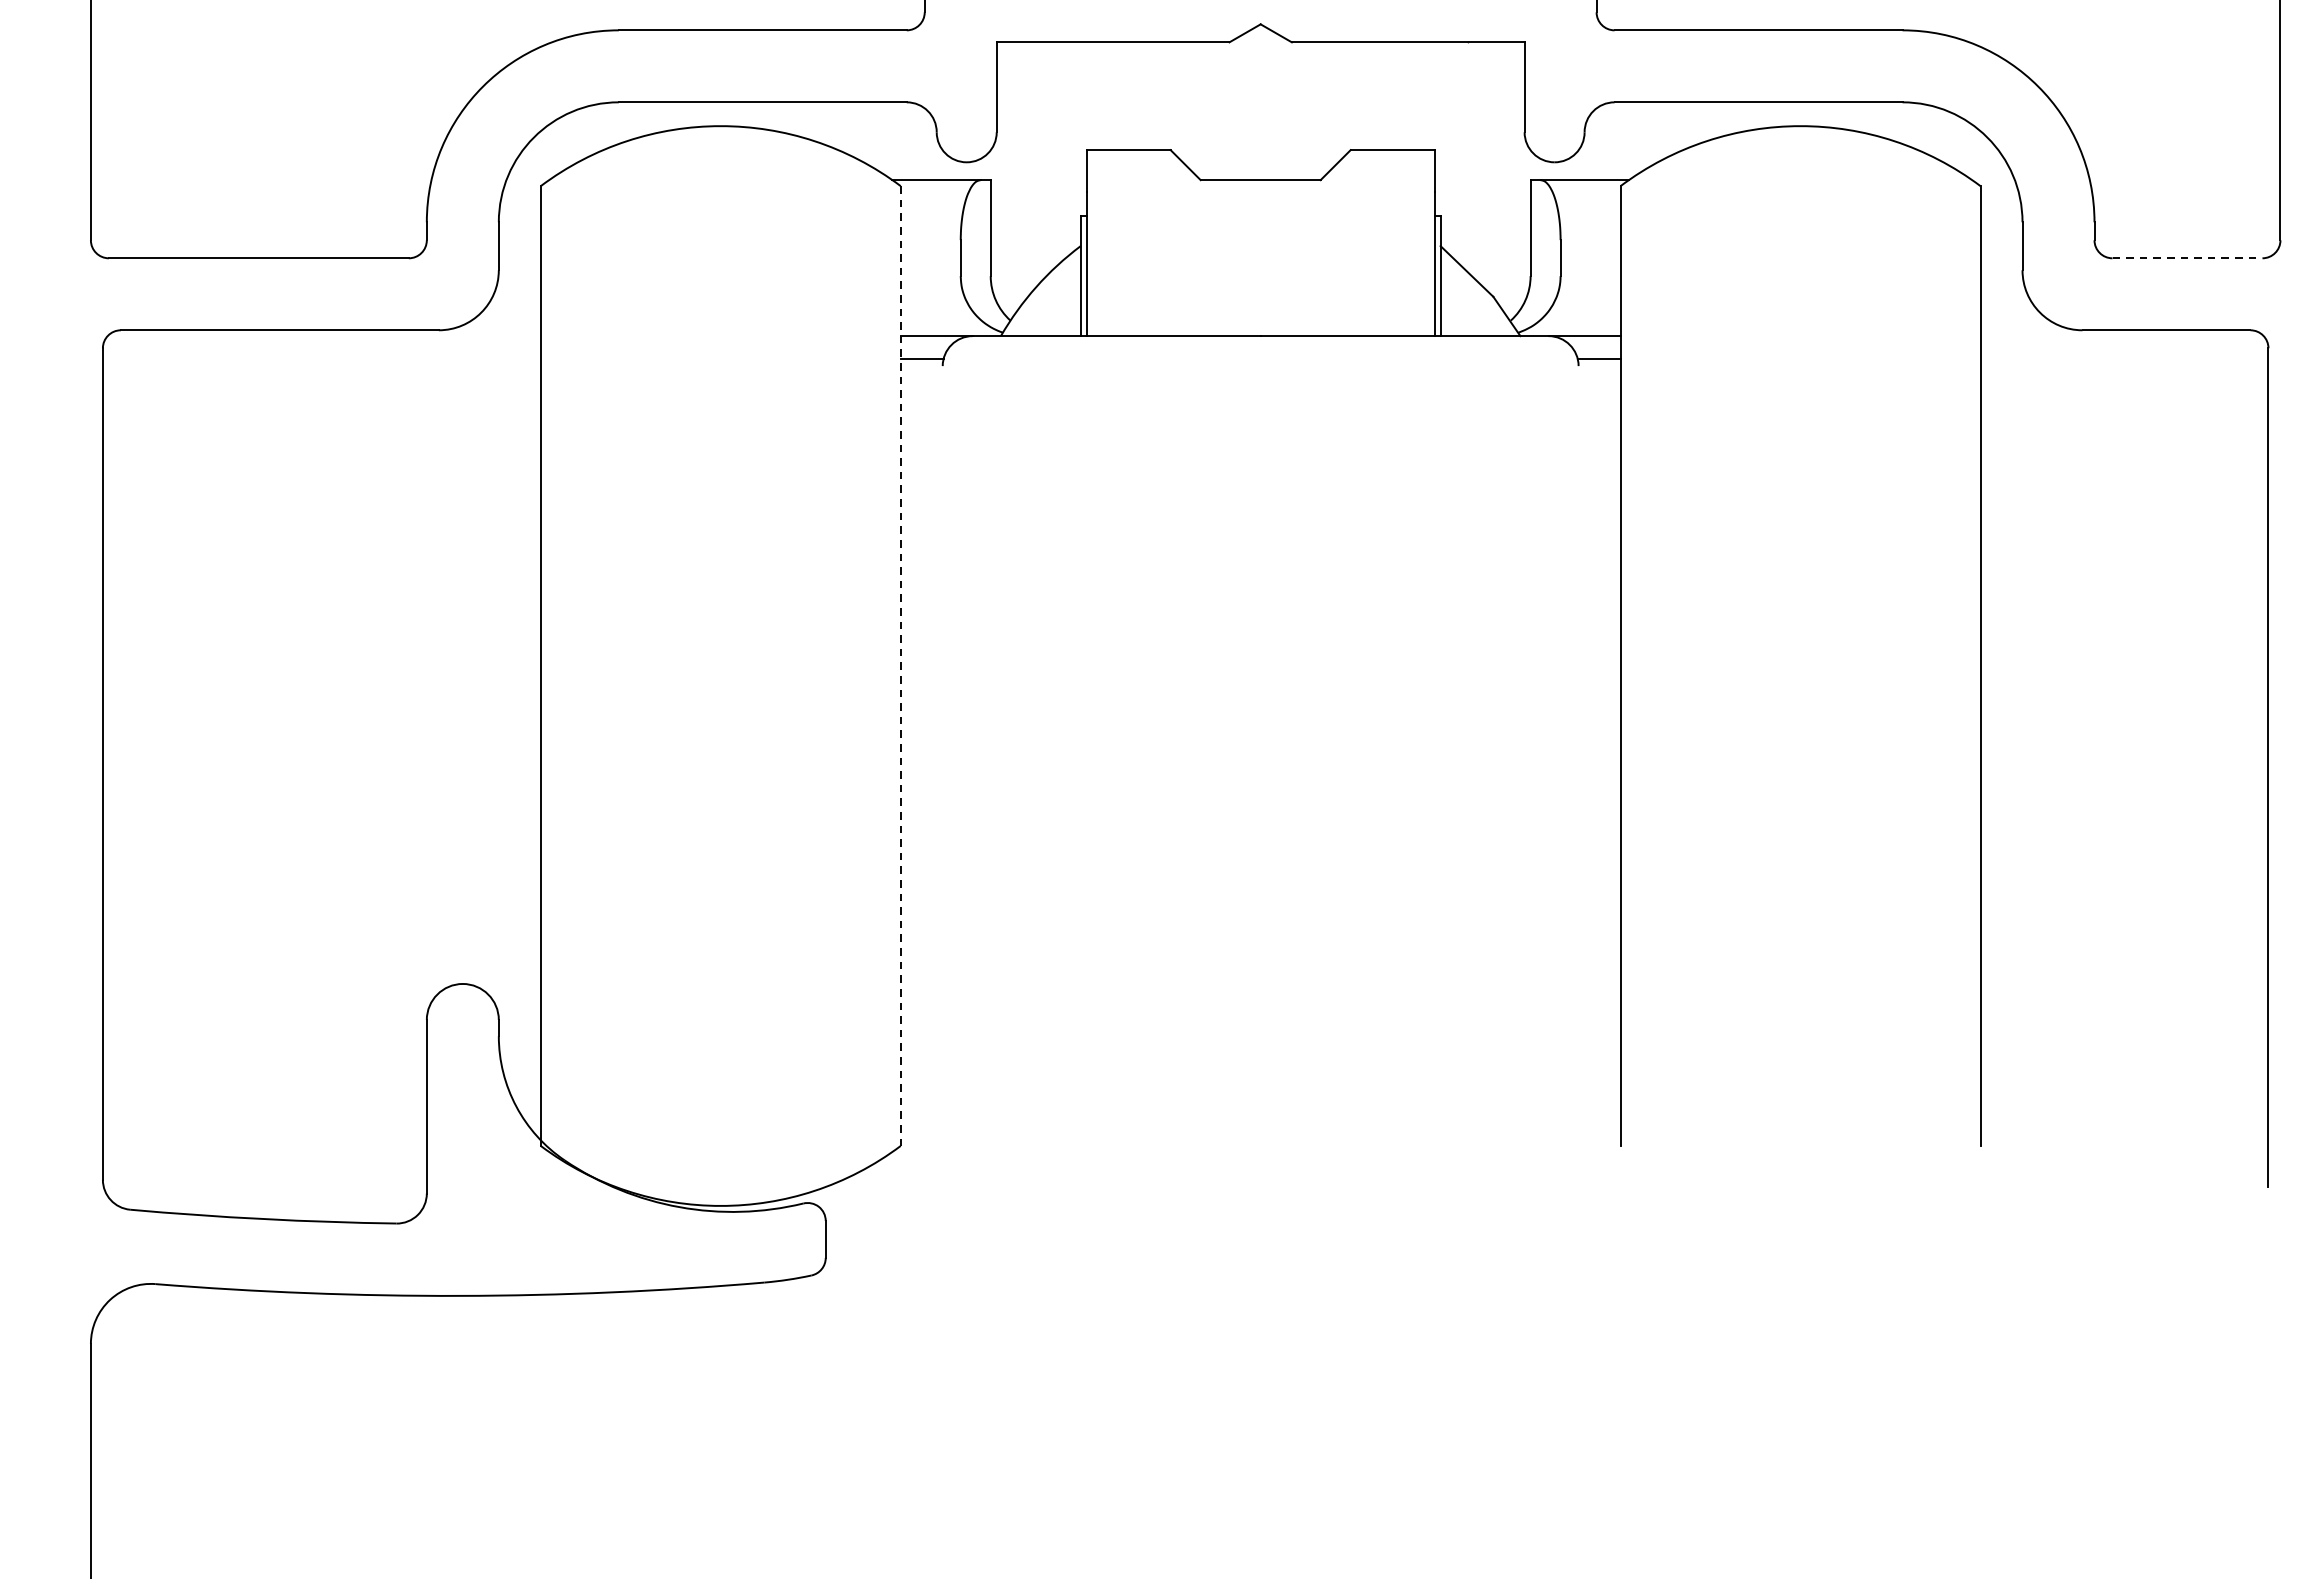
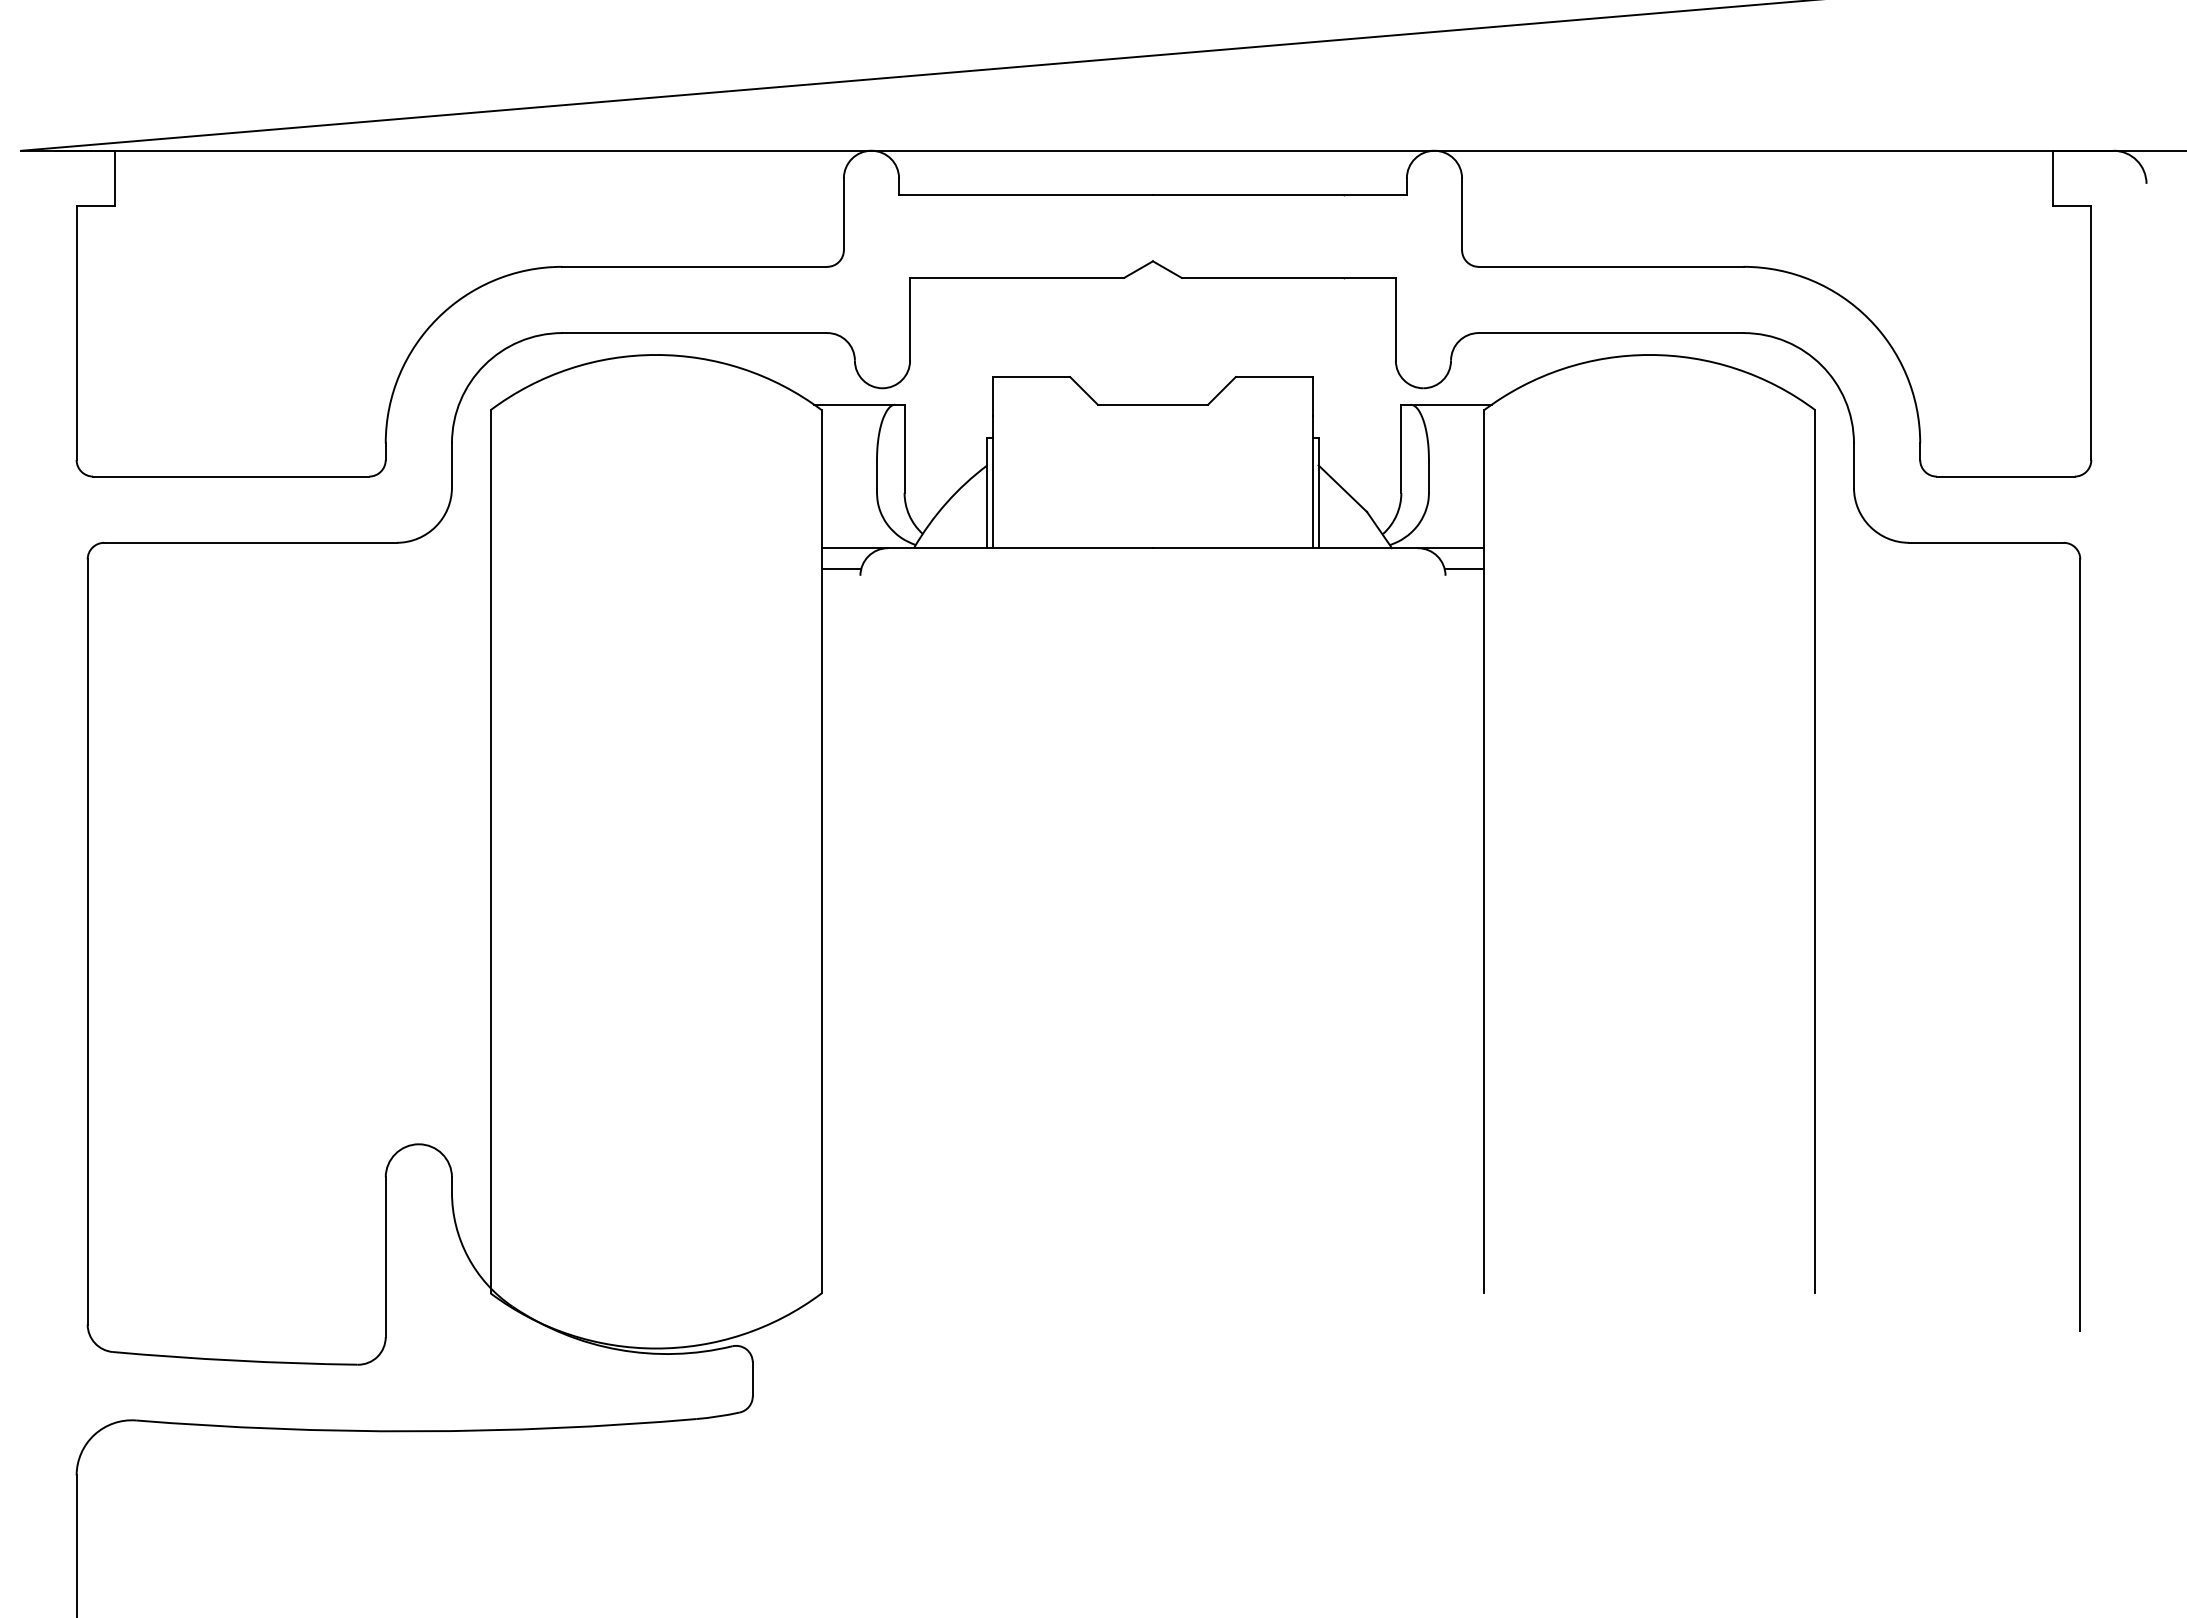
line: (2187, 258) -> (2005, 476), dashed -> solid
line: (900, 665) -> (821, 851), dashed -> solid

